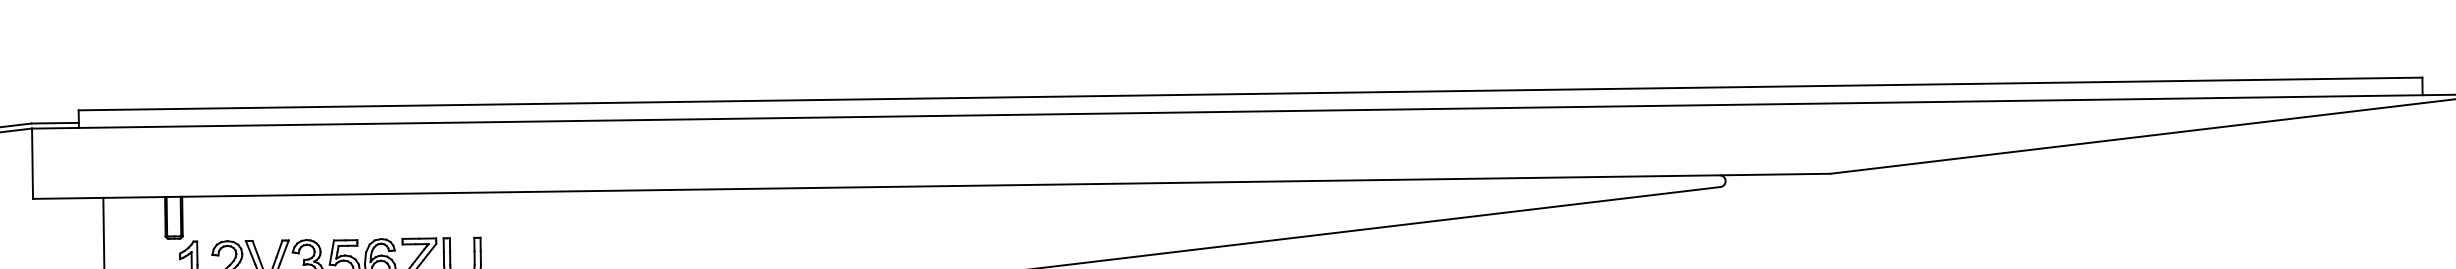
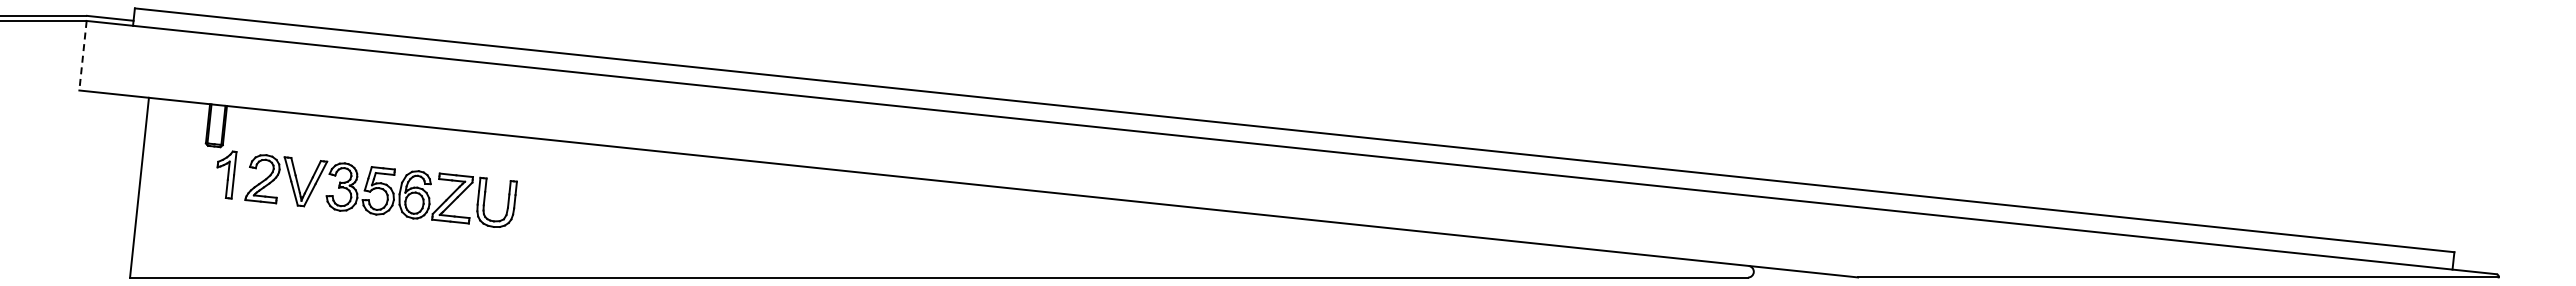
line: (32, 163) -> (83, 55), solid -> dashed

